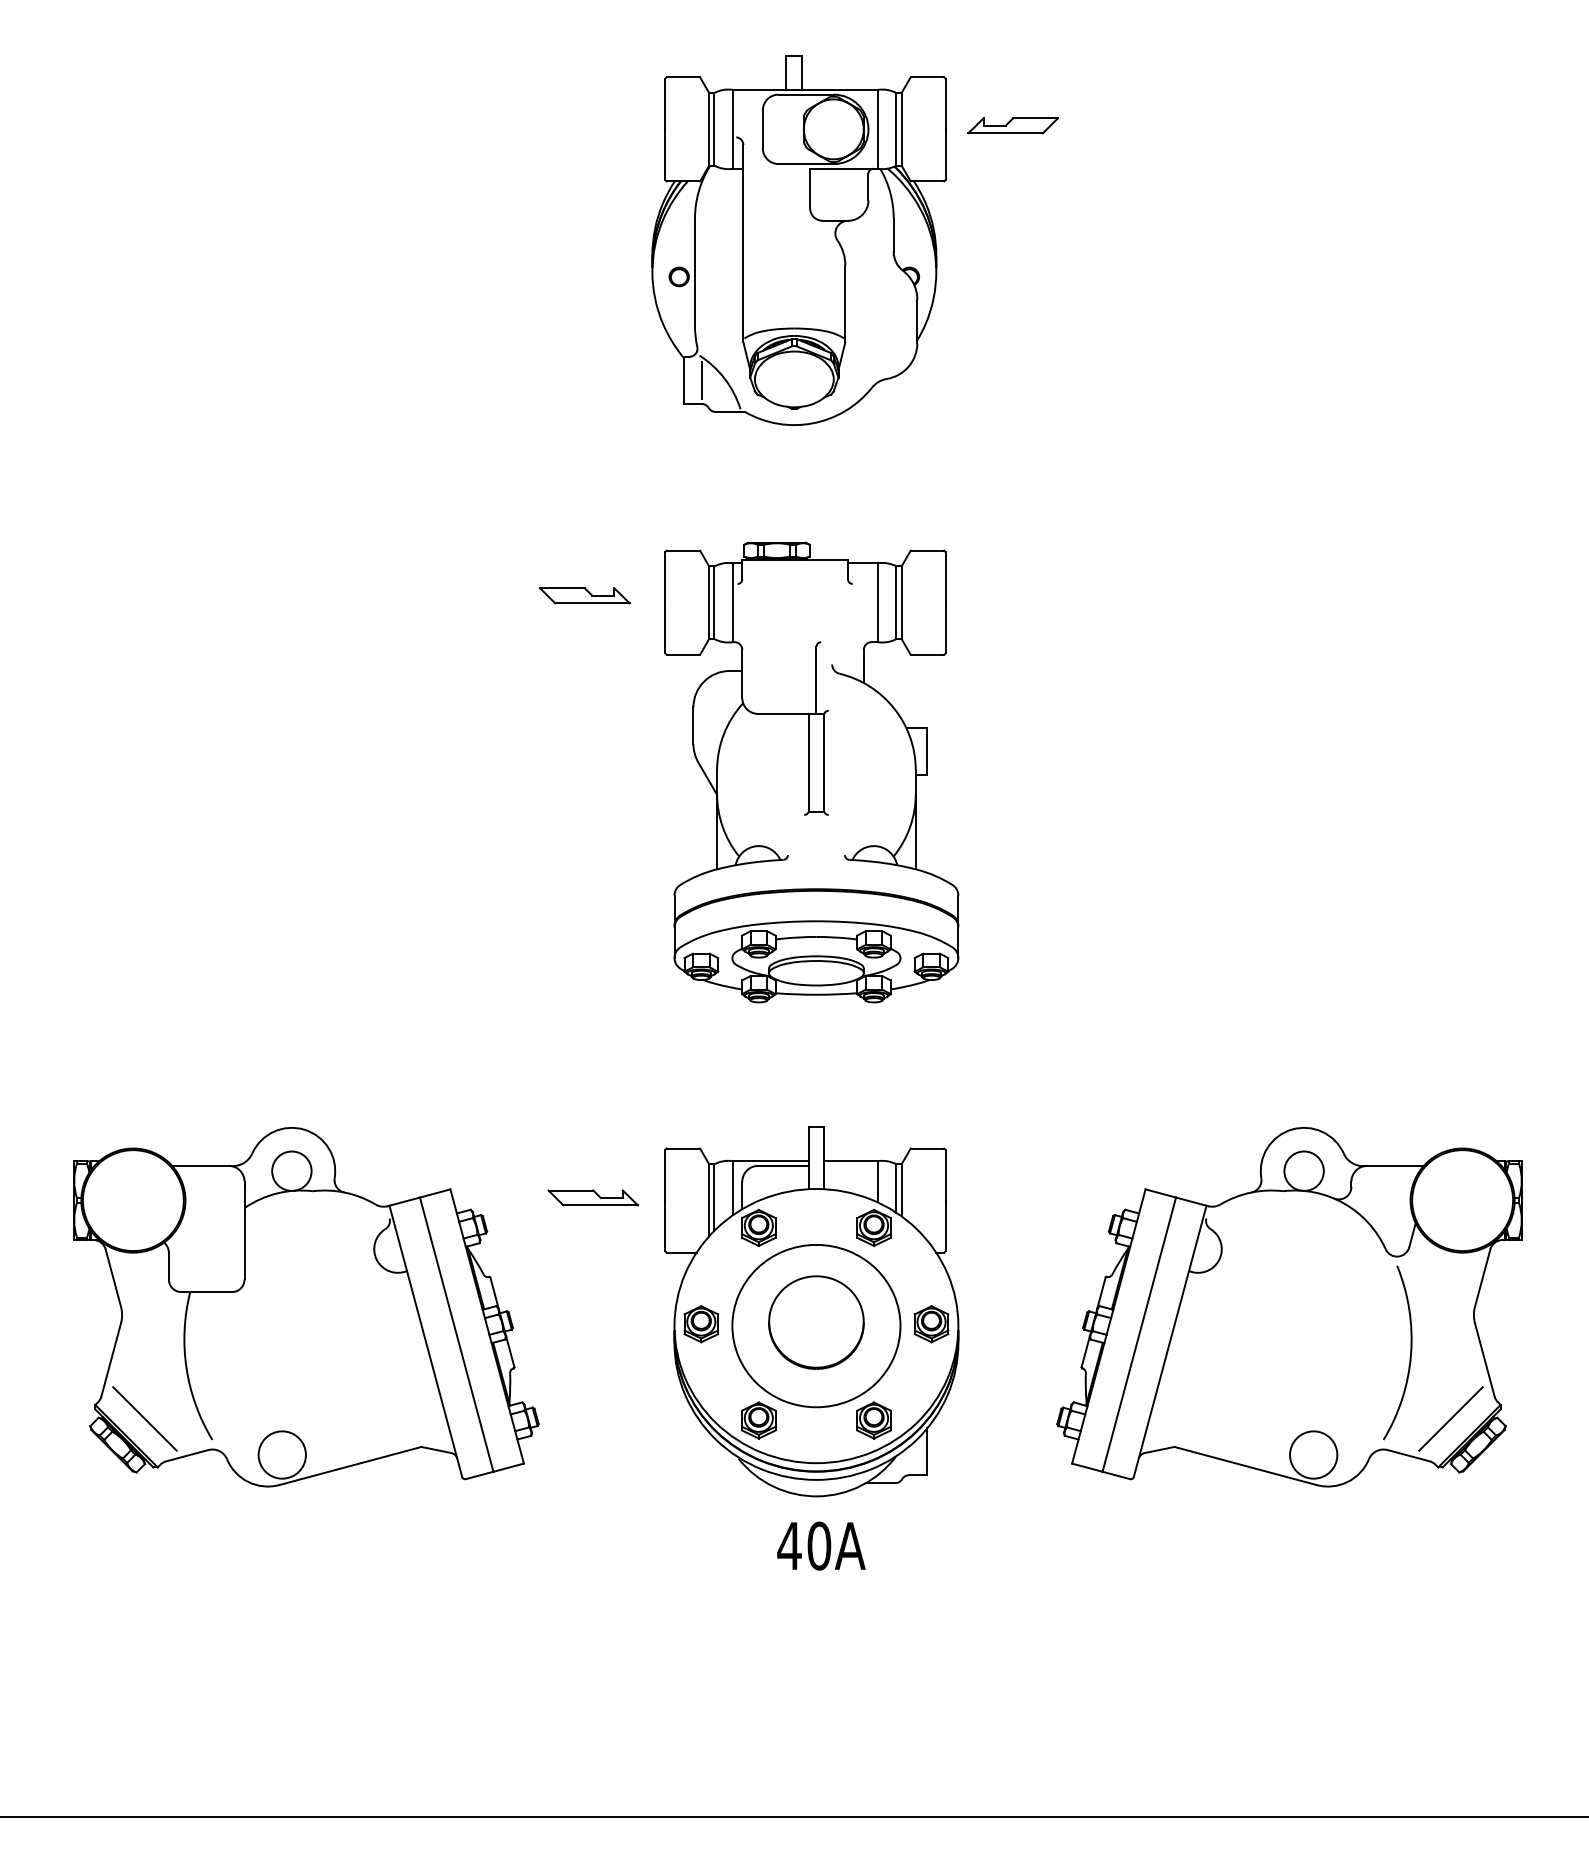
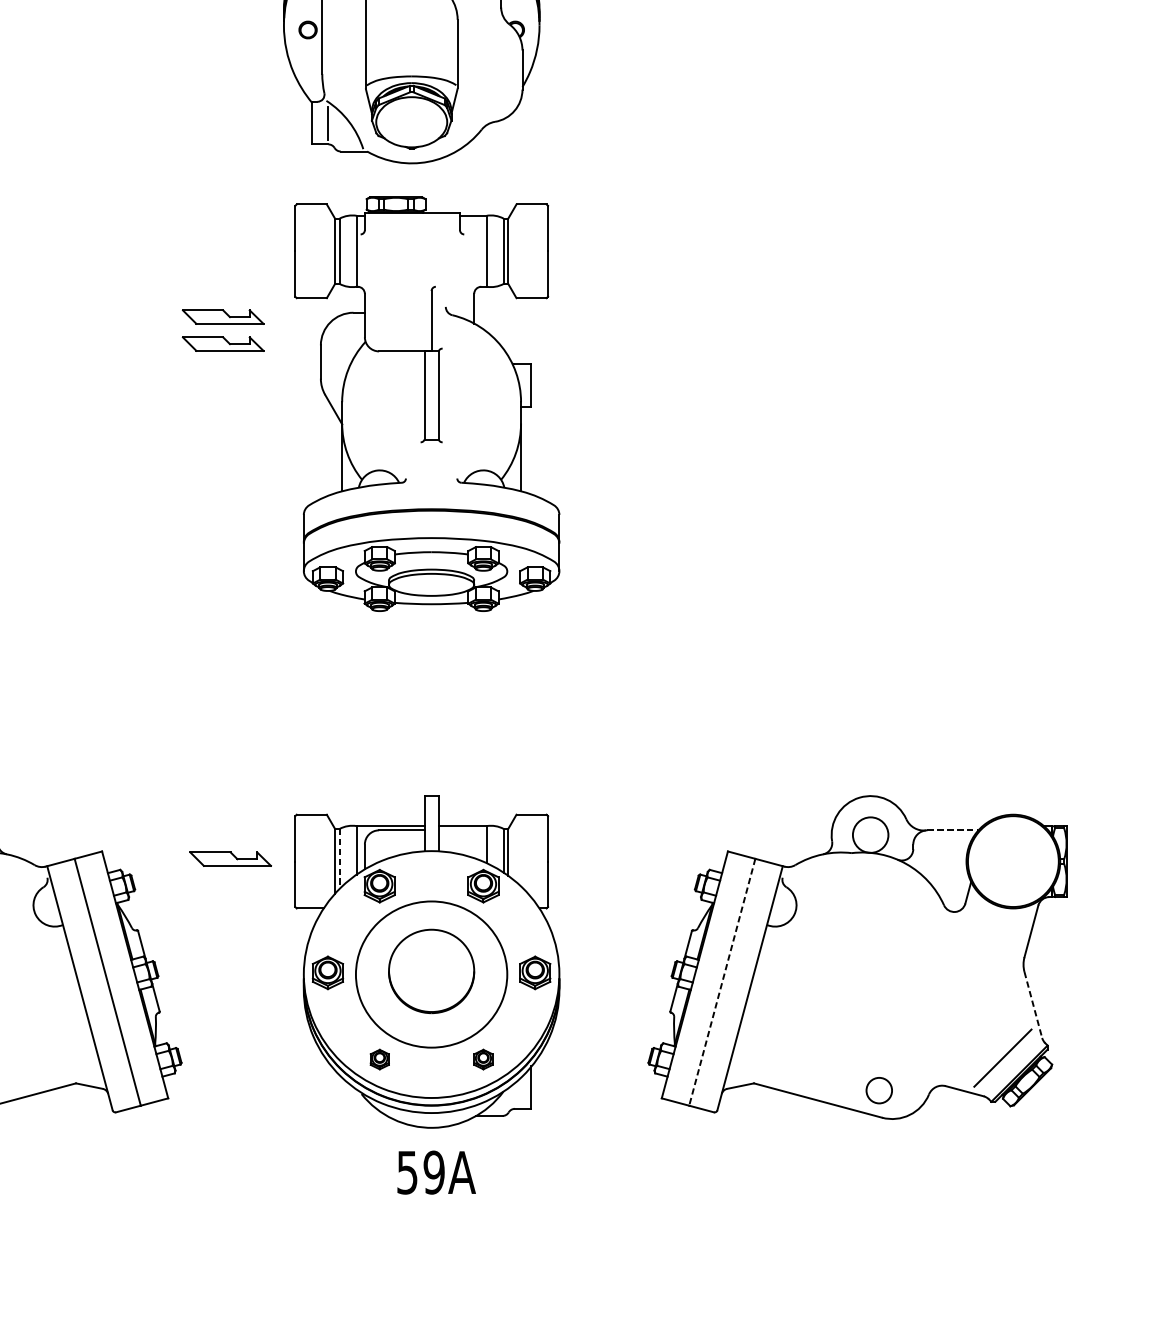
part: (584, 625) -> (222, 343), added
part: (811, 772) -> (427, 404), moved
line: (1396, 1165) -> (953, 829), solid -> dashed
line: (714, 1198) -> (339, 859), solid -> dashed
line: (1139, 1334) -> (722, 982), solid -> dashed
arc: (1410, 1352) -> (966, 998), removed
line: (1484, 1359) -> (1033, 1004), solid -> dashed
part: (758, 1420) -> (379, 1059), size x0.6
part: (873, 1420) -> (482, 1059), size x0.6
circle: (1313, 1454) -> (879, 1090), size x0.6
text: (804, 1545) -> (420, 1172), 40A -> 59A

